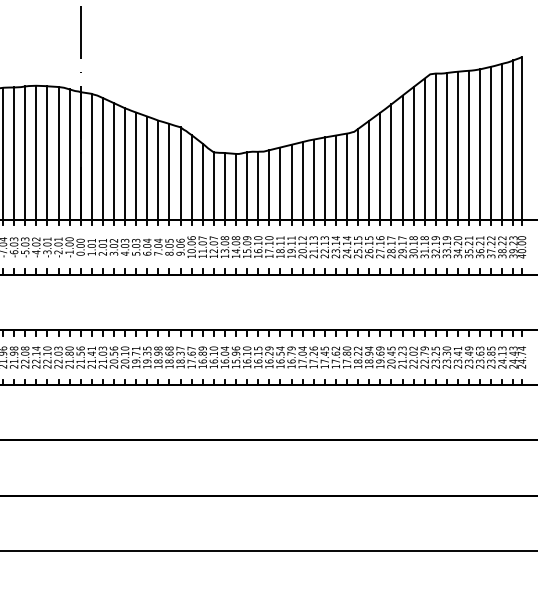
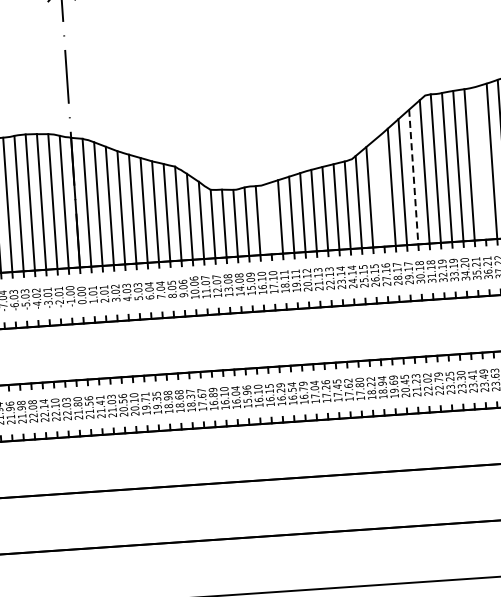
line: (480, 144) -> (481, 163), removed
line: (413, 153) -> (413, 177), solid -> dashed
line: (380, 165) -> (380, 191), removed
line: (269, 184) -> (269, 218), removed

